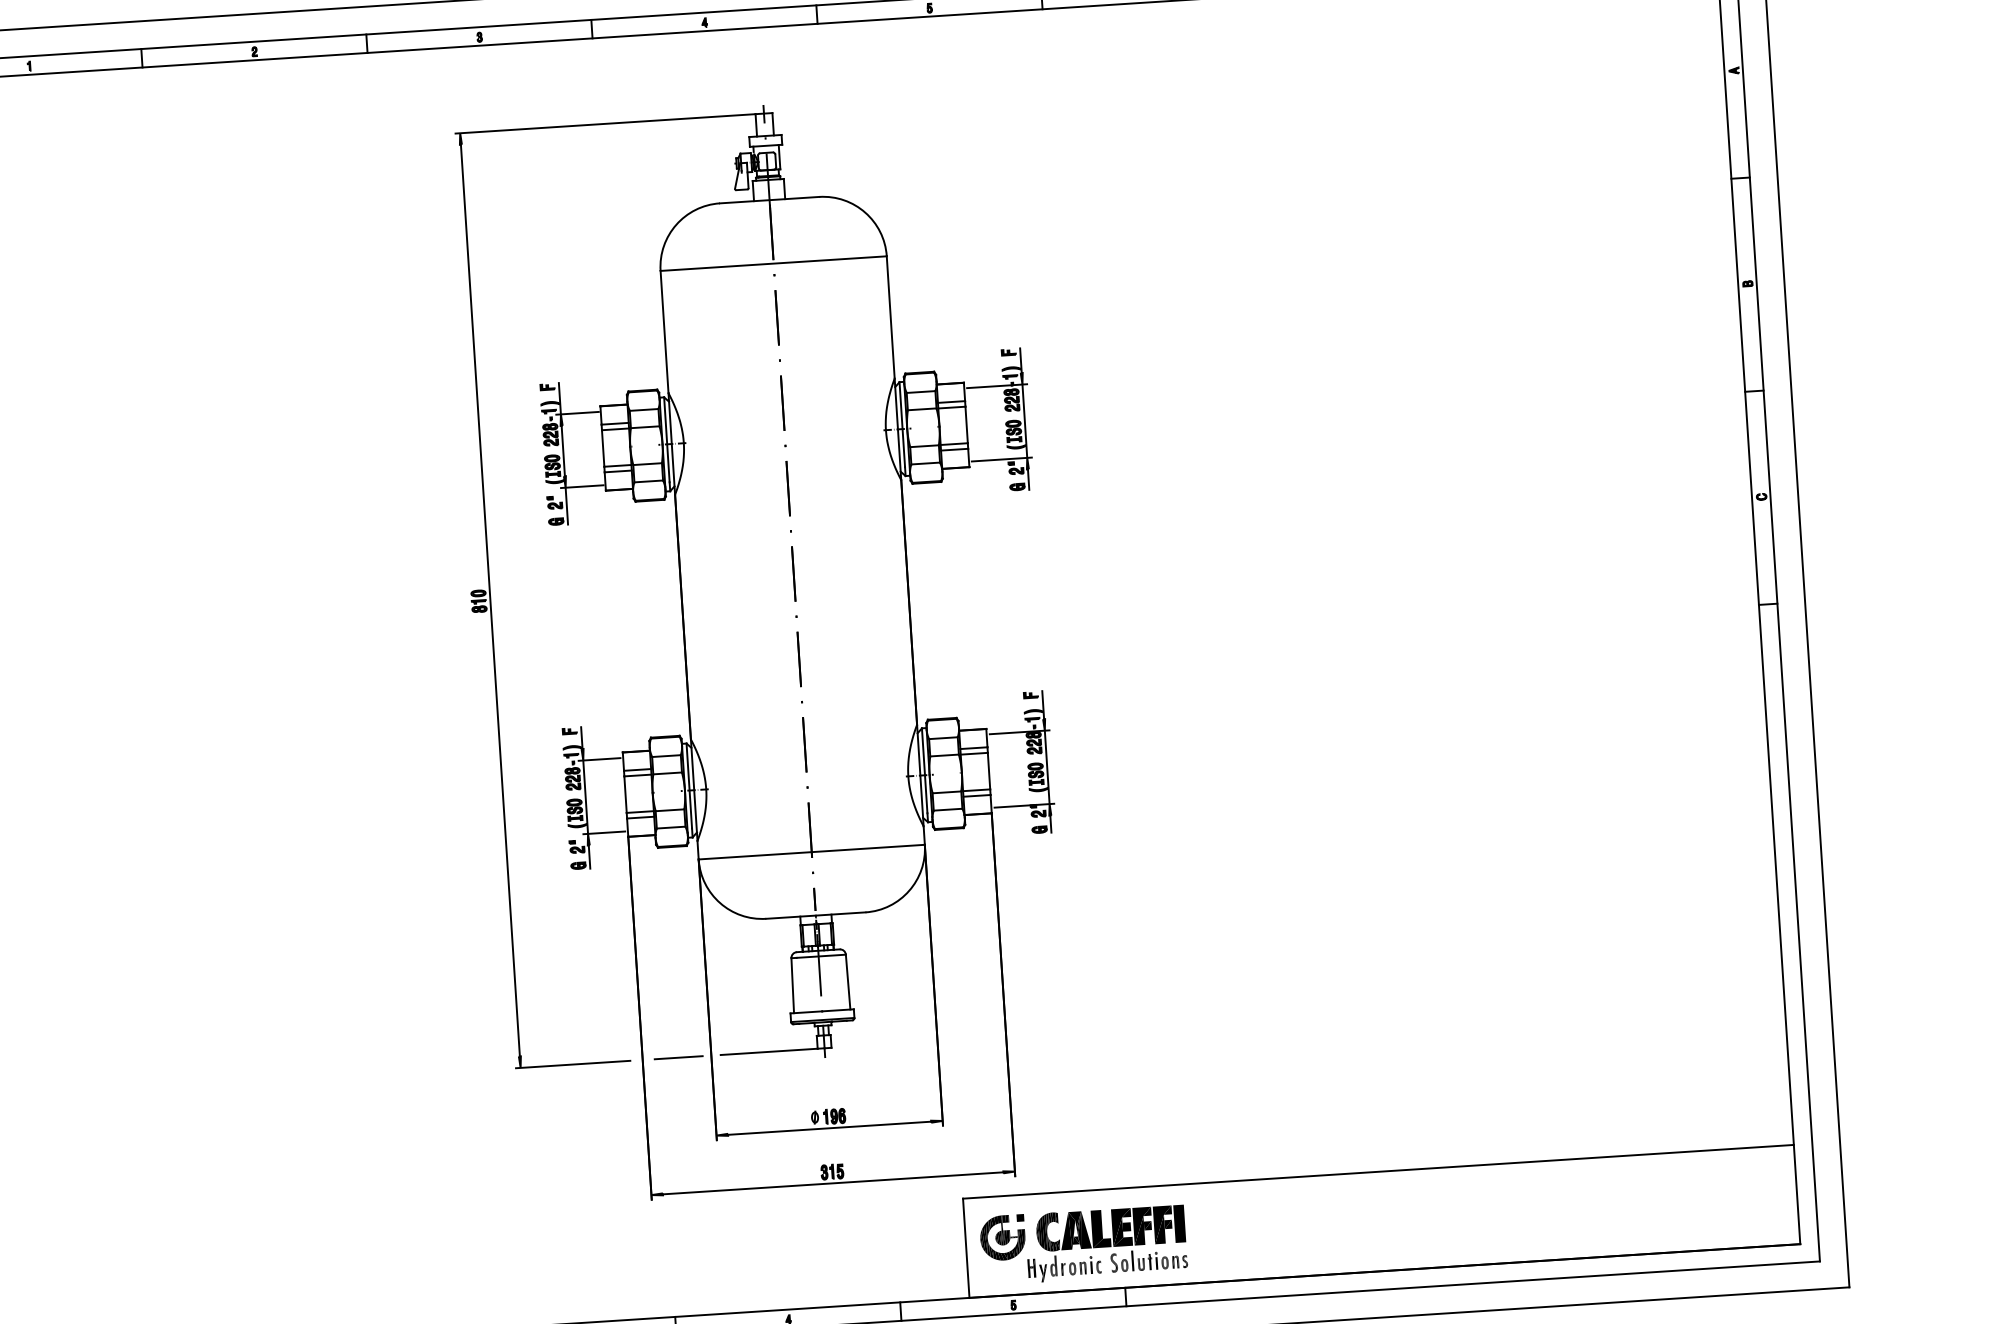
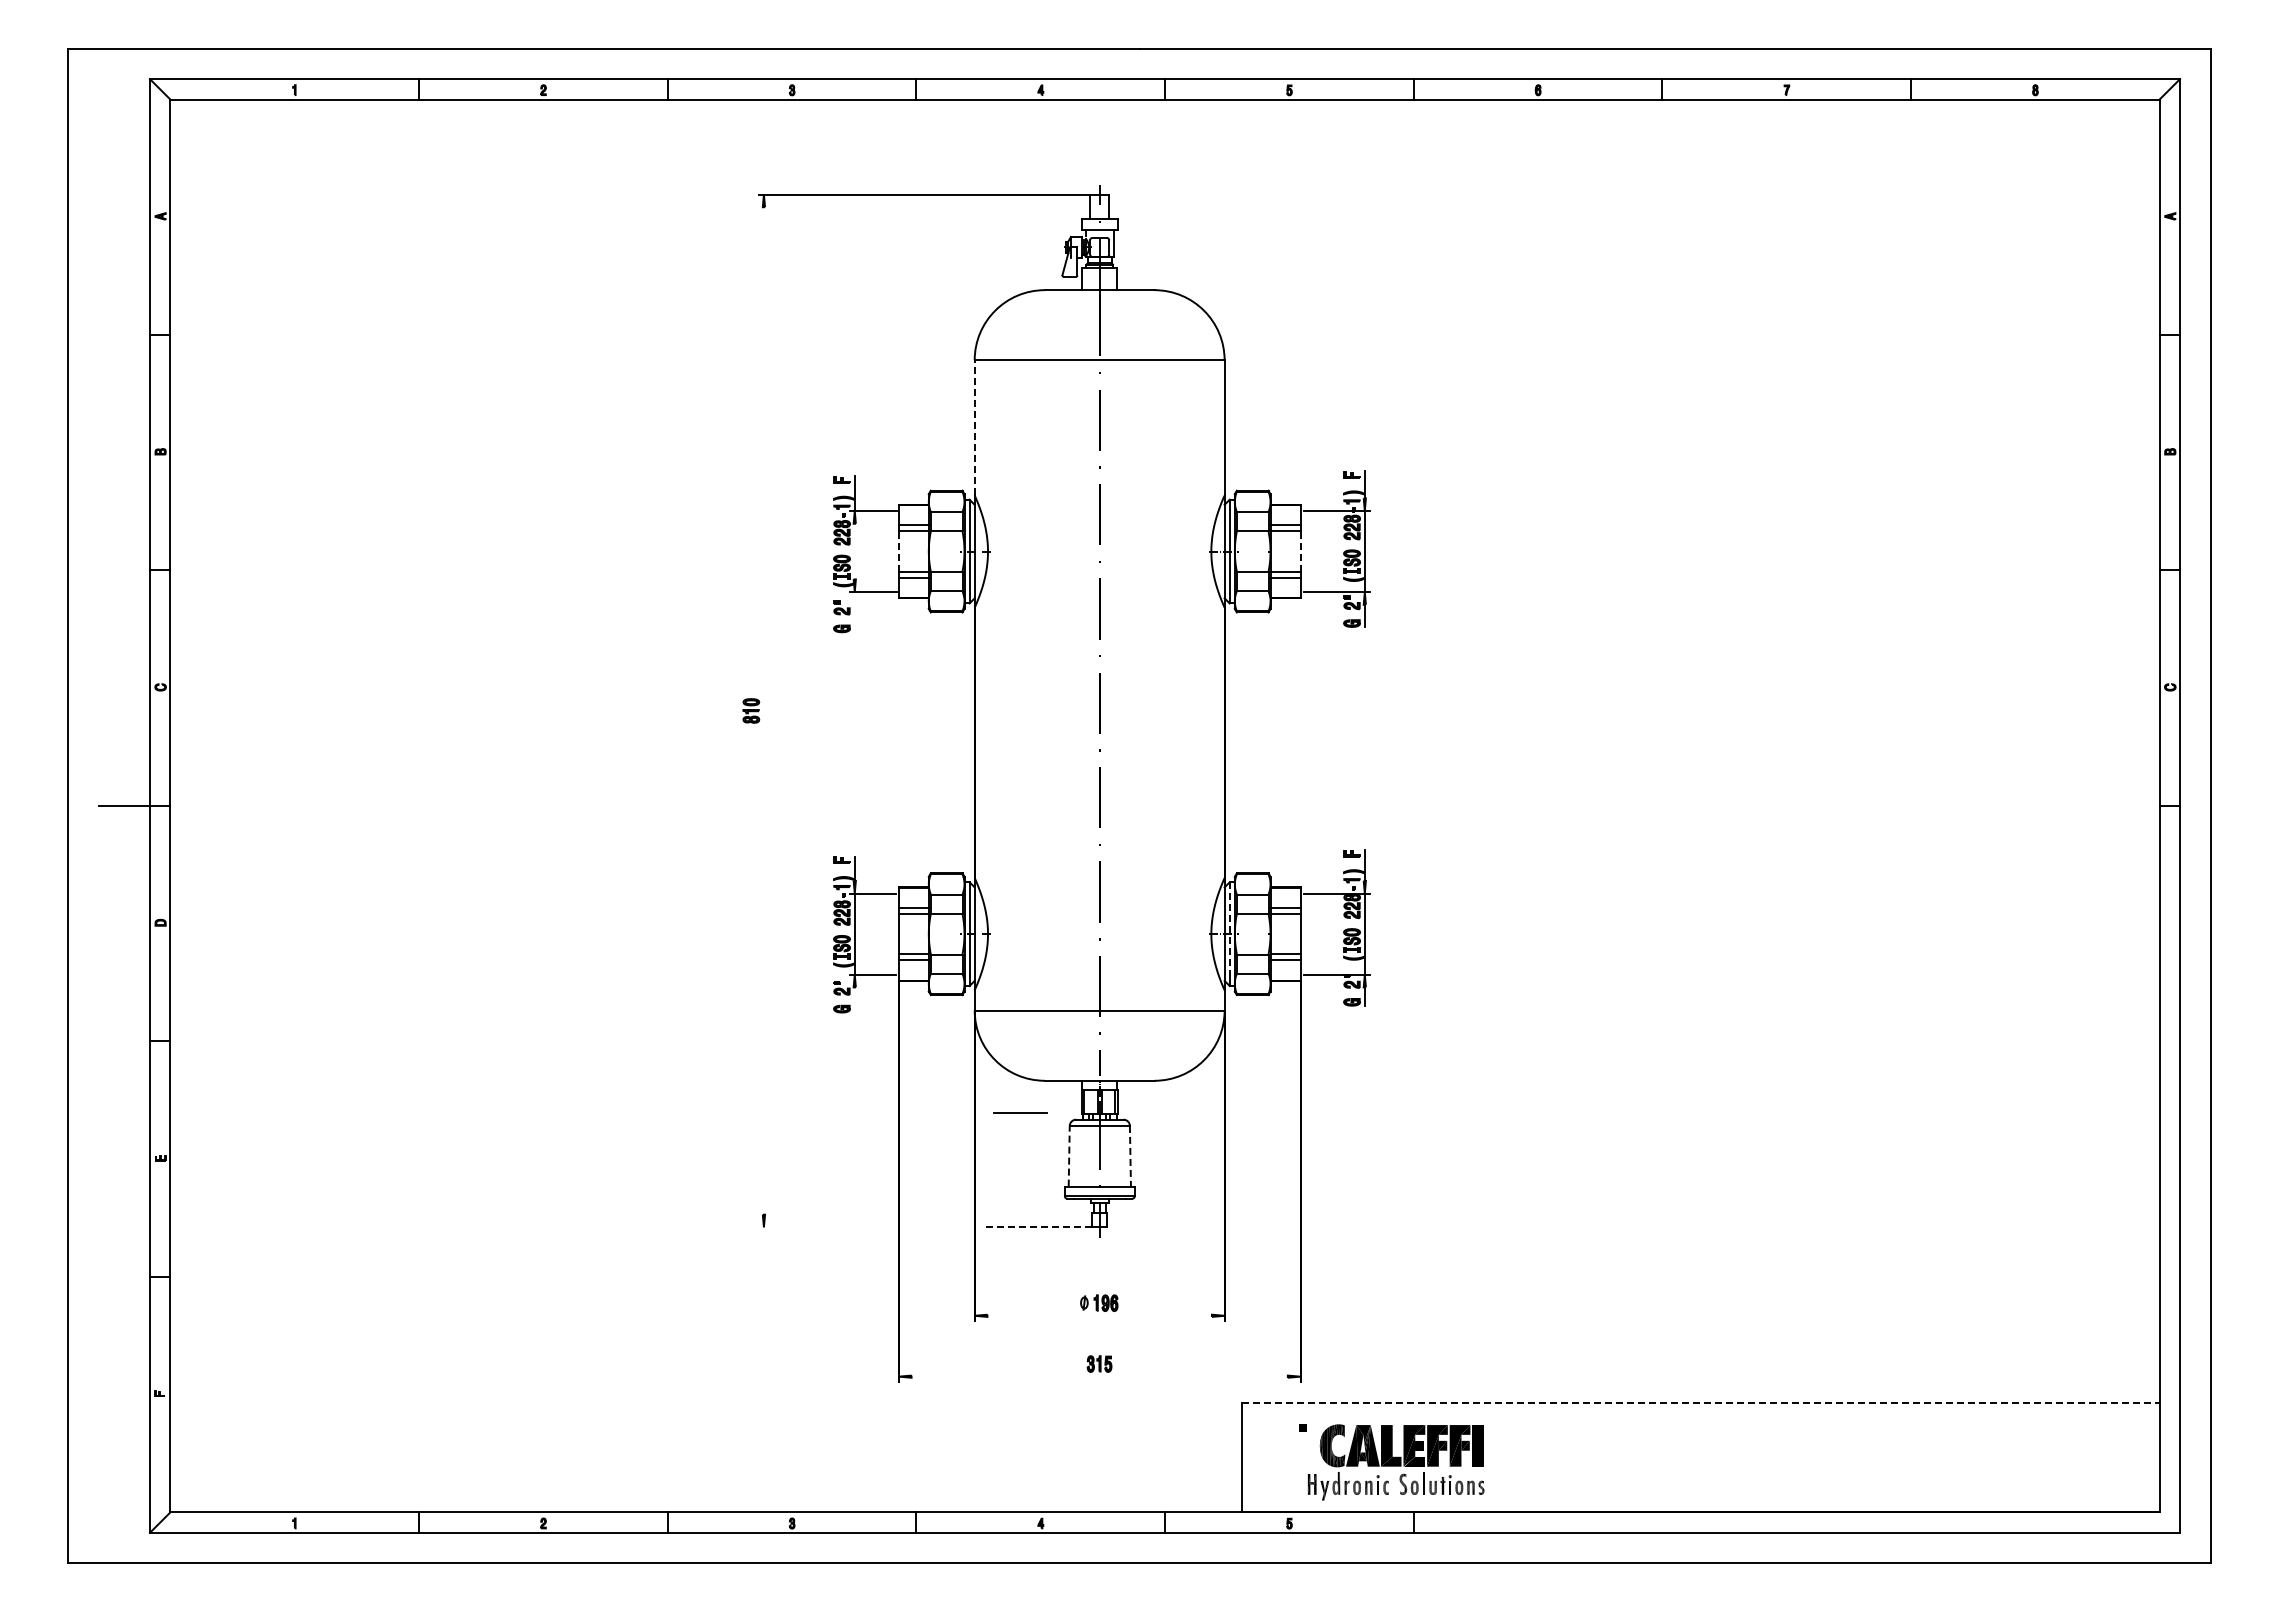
line: (664, 331) -> (974, 427), solid -> dashed
line: (966, 424) -> (1300, 551), solid -> dashed
line: (602, 448) -> (898, 551), solid -> dashed
line: (563, 450) -> (854, 551), removed
line: (566, 506) -> (854, 612), removed
line: (489, 600) -> (763, 710), removed
line: (924, 771) -> (1229, 929), solid -> dashed
line: (589, 857) -> (854, 1000), removed
line: (848, 982) -> (1130, 1156), solid -> dashed
line: (792, 984) -> (1069, 1155), solid -> dashed
line: (769, 1051) -> (1038, 1227), solid -> dashed
line: (678, 1056) -> (1020, 1112), moved
line: (572, 1064) -> (821, 1227), removed
line: (829, 1128) -> (1099, 1315), removed
line: (1379, 1171) -> (1701, 1402), solid -> dashed
line: (833, 1183) -> (1099, 1376), removed
part: (1002, 1237) -> (1282, 1448), removed

